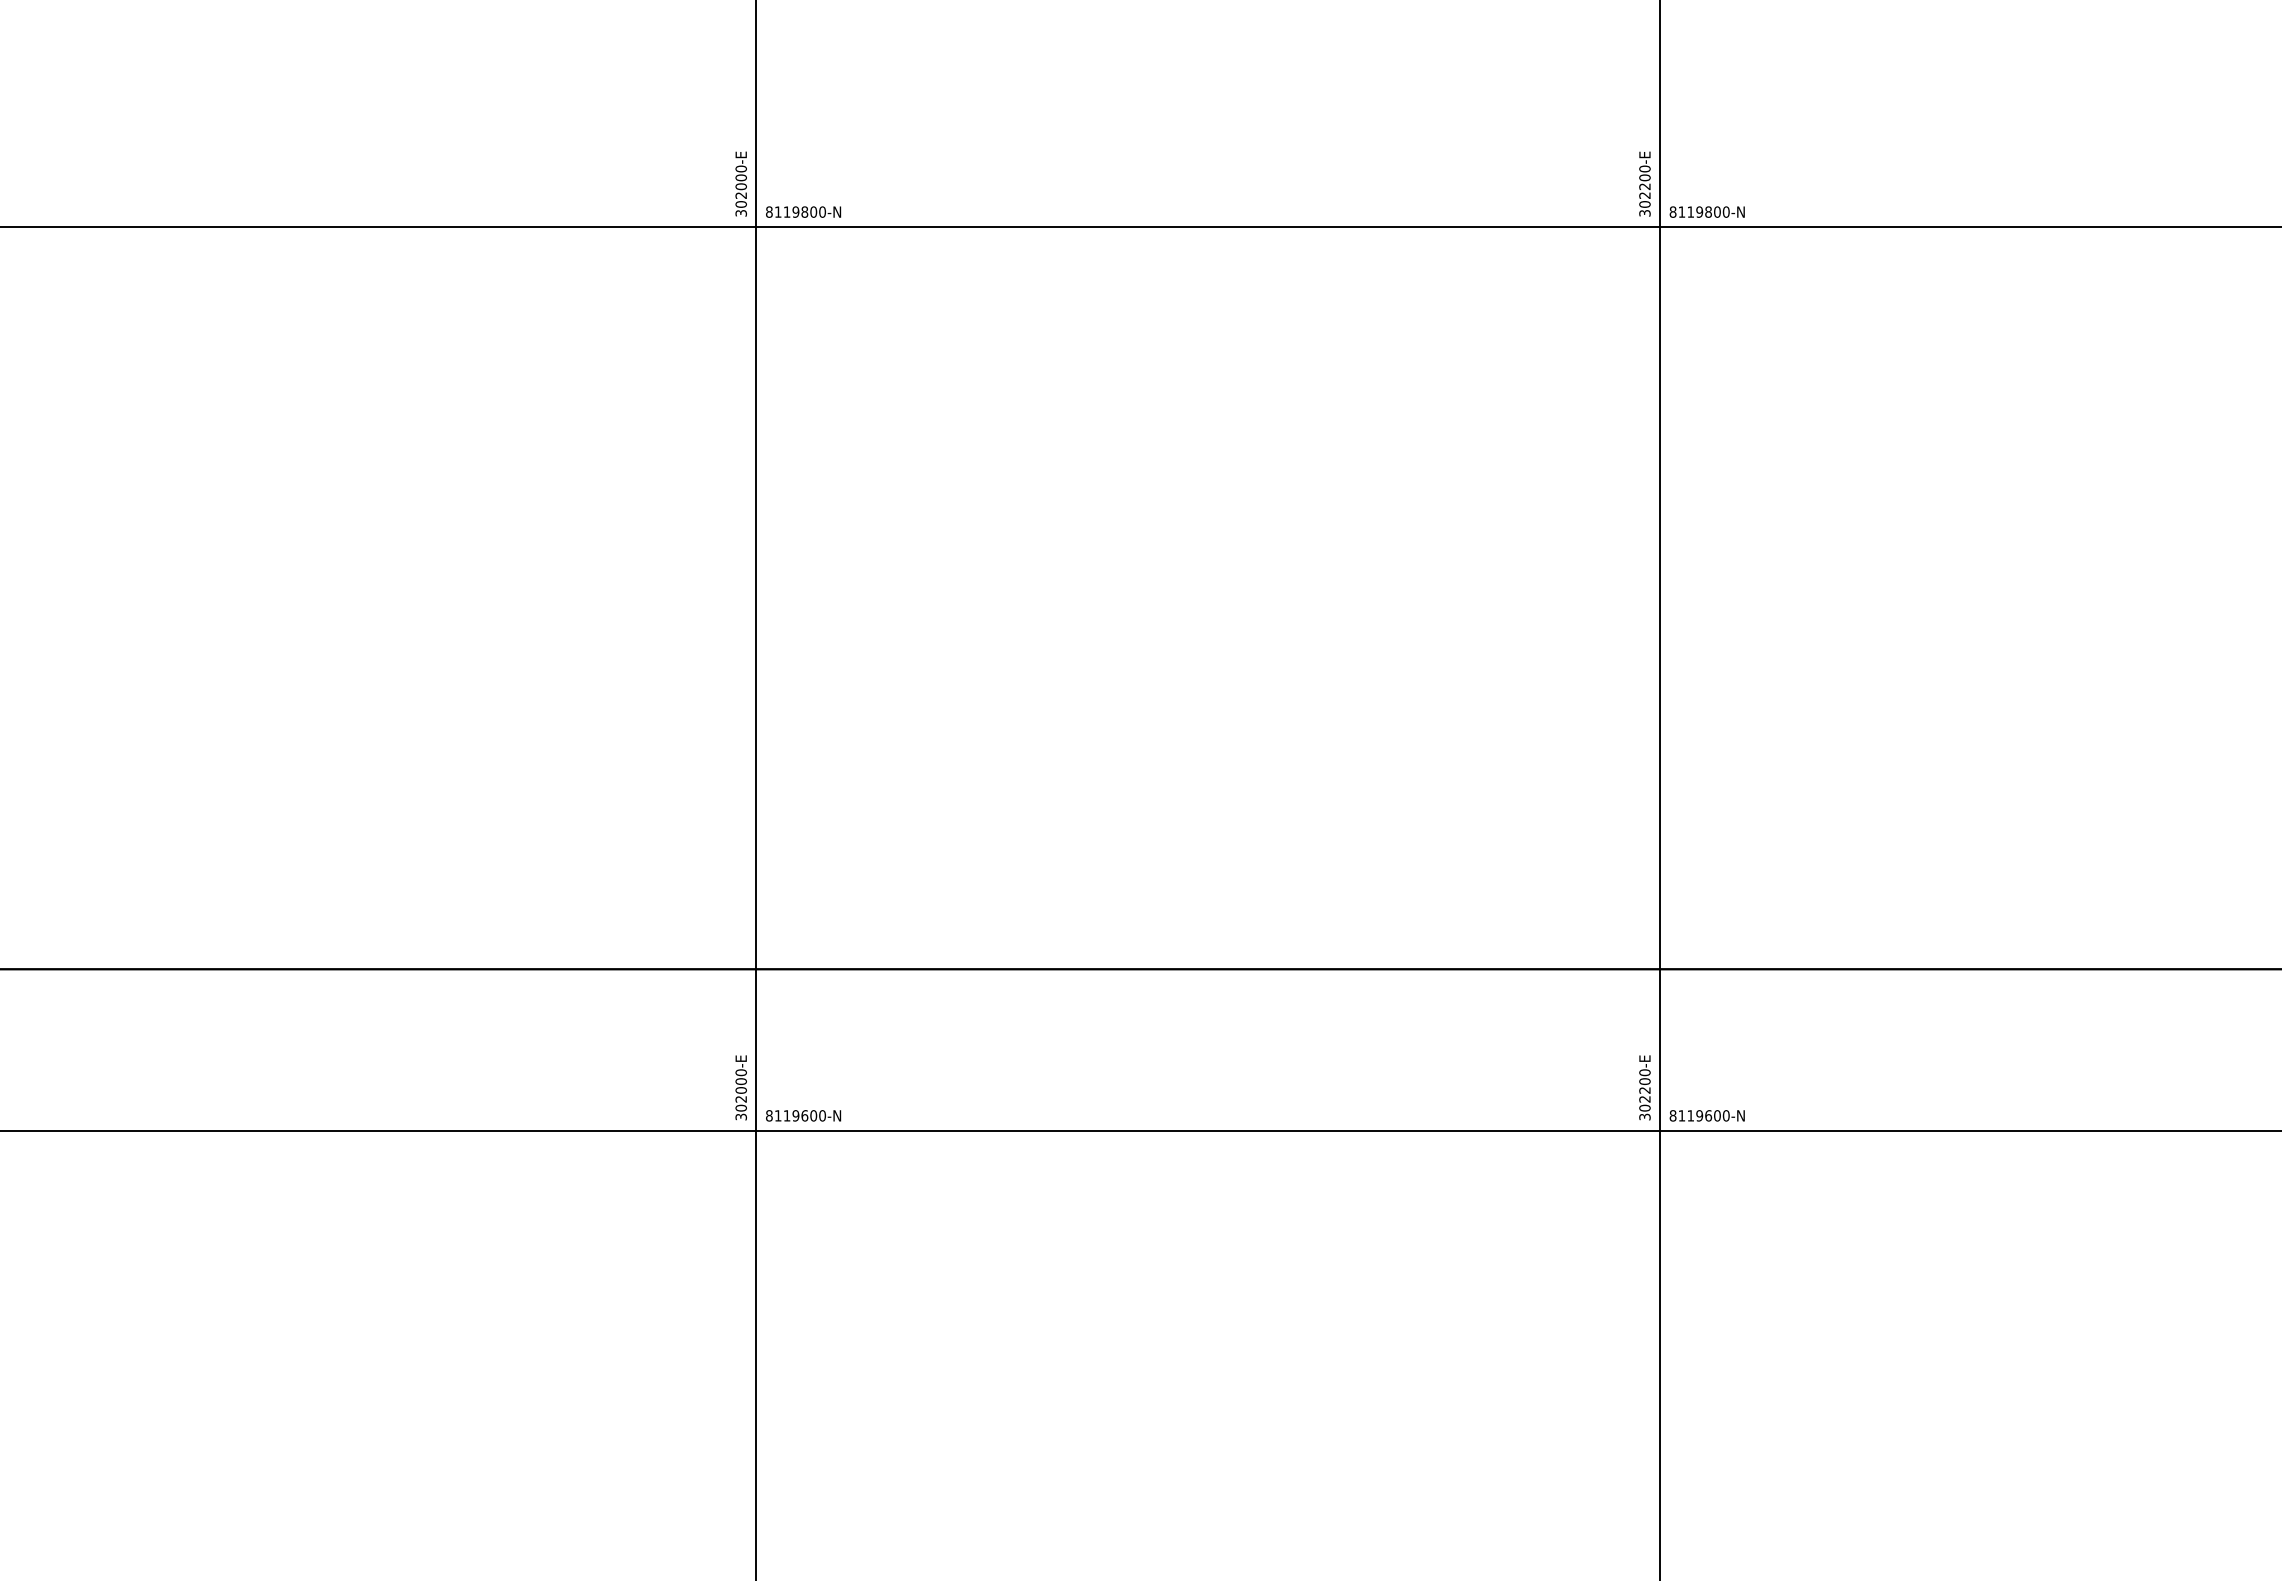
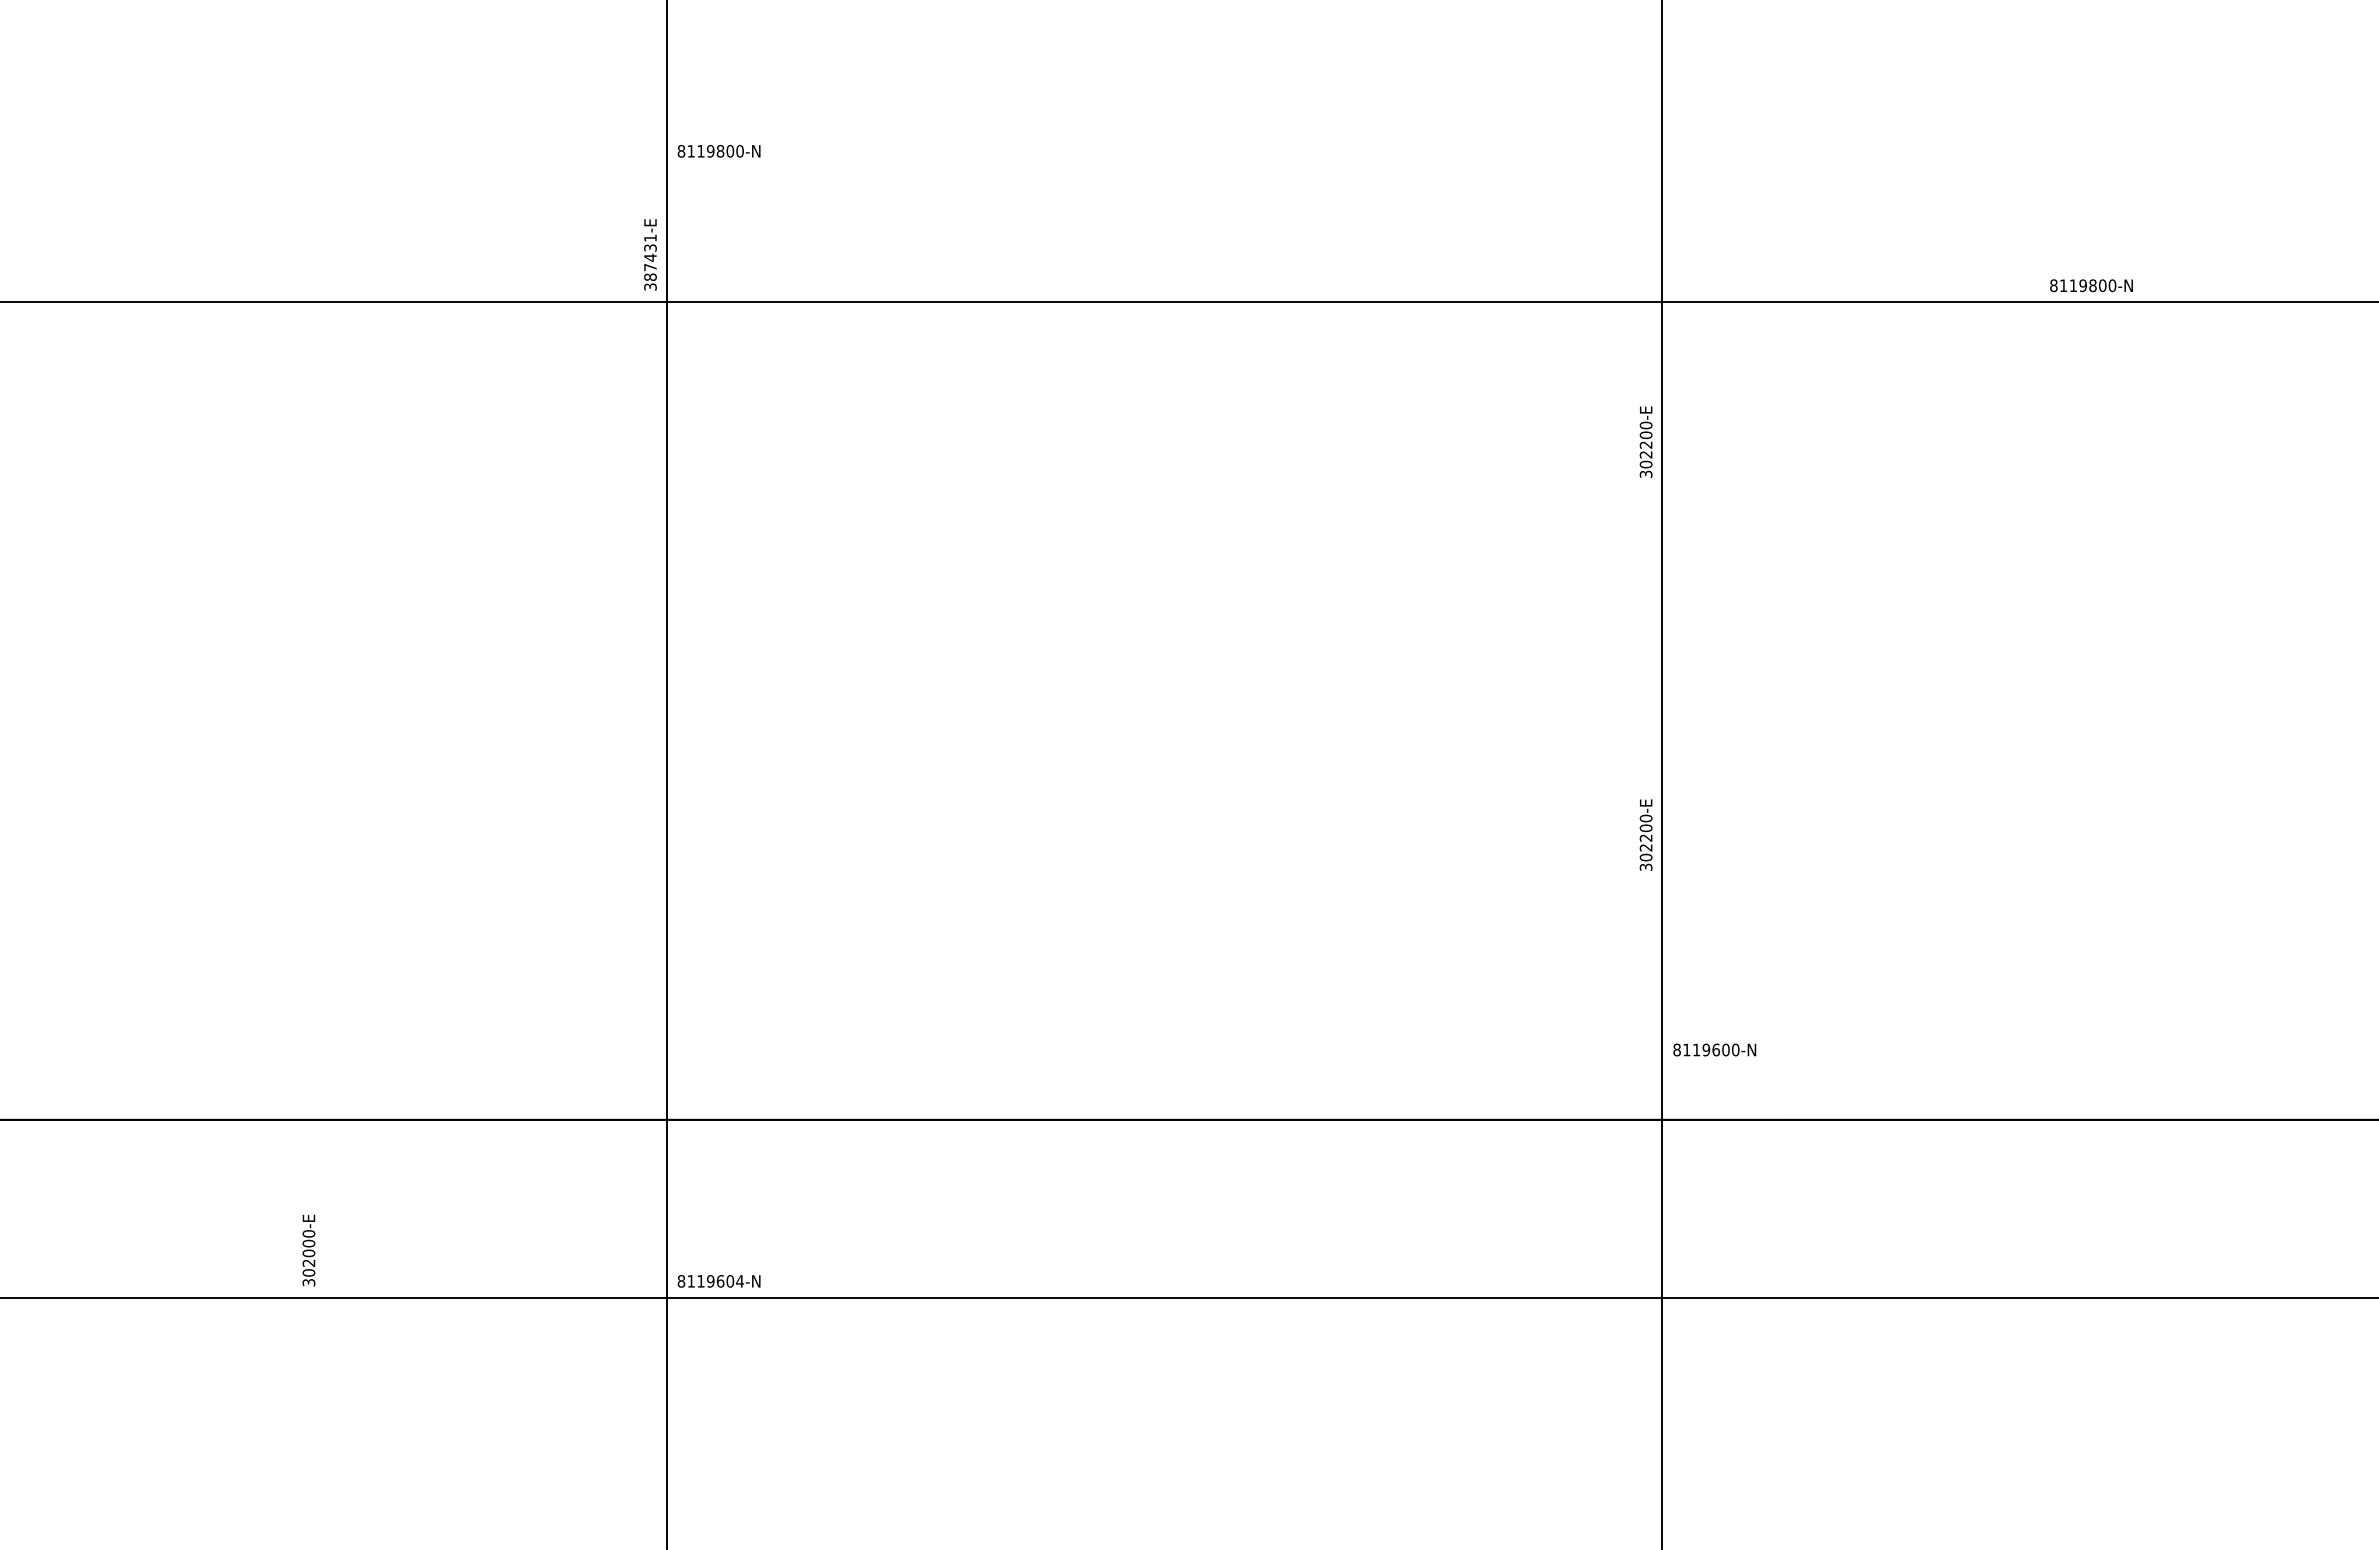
text: (1644, 183) -> (1645, 441), moved
text: (740, 186) -> (649, 257), 302000-E -> 387431-E
text: (803, 211) -> (719, 150), moved
text: (1706, 211) -> (2090, 285), moved
text: (740, 1087) -> (308, 1250), moved
text: (1644, 1087) -> (1645, 834), moved
text: (822, 1115) -> (740, 1280), 8119600-N -> 8119604-N
text: (1706, 1115) -> (1713, 1049), moved

